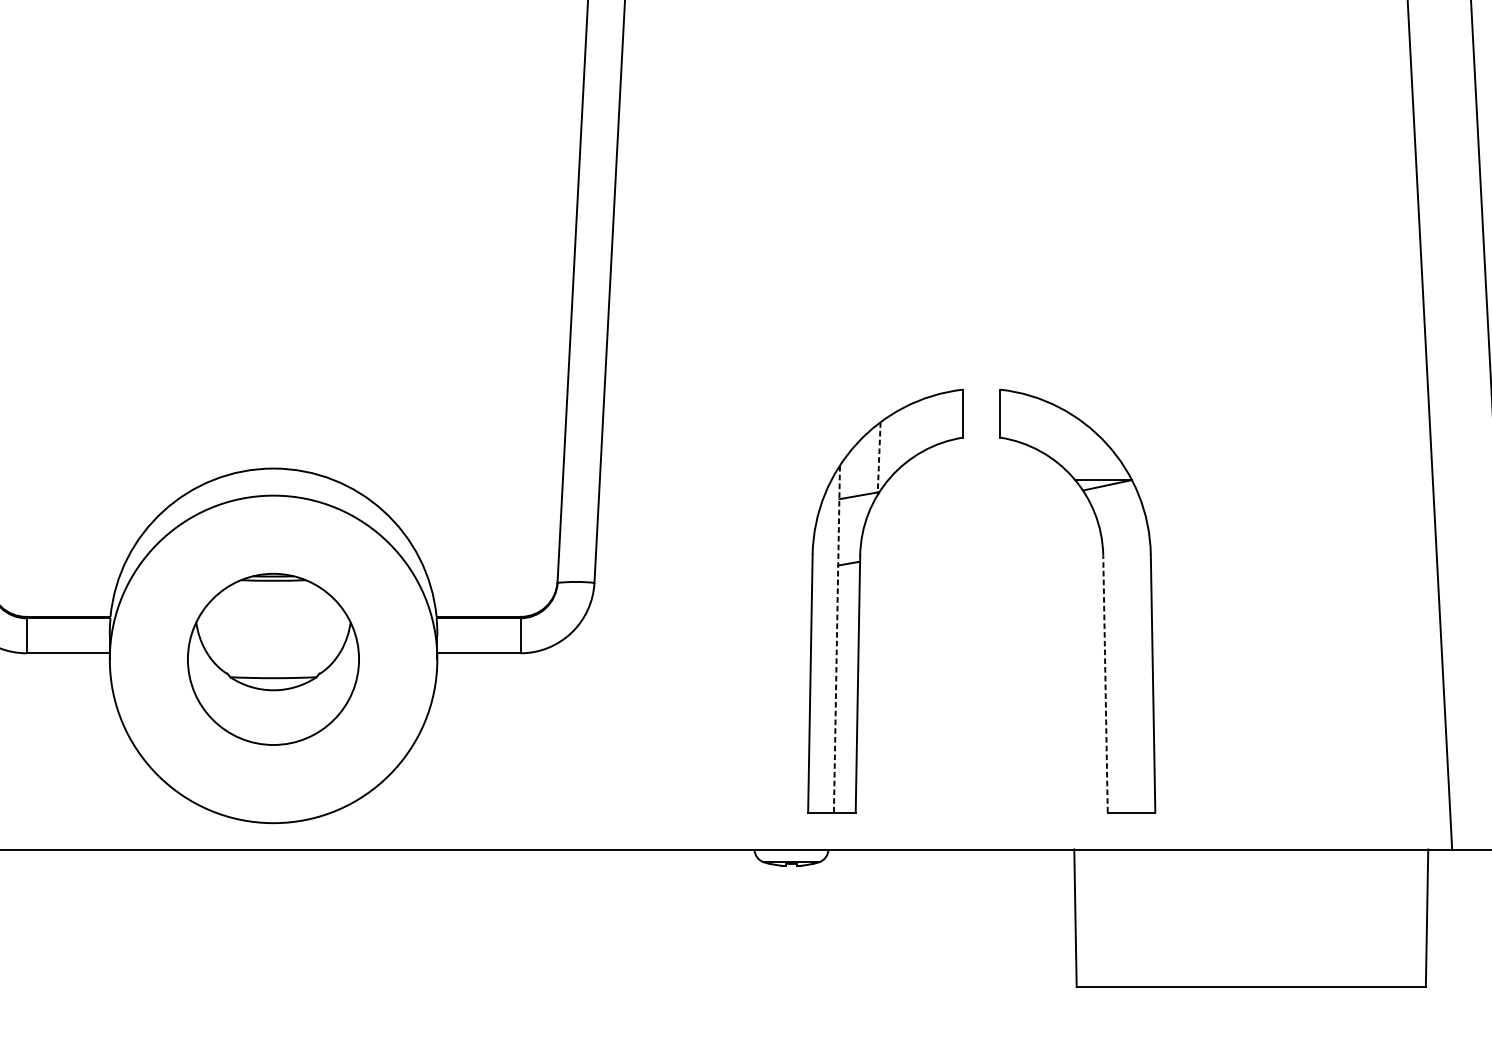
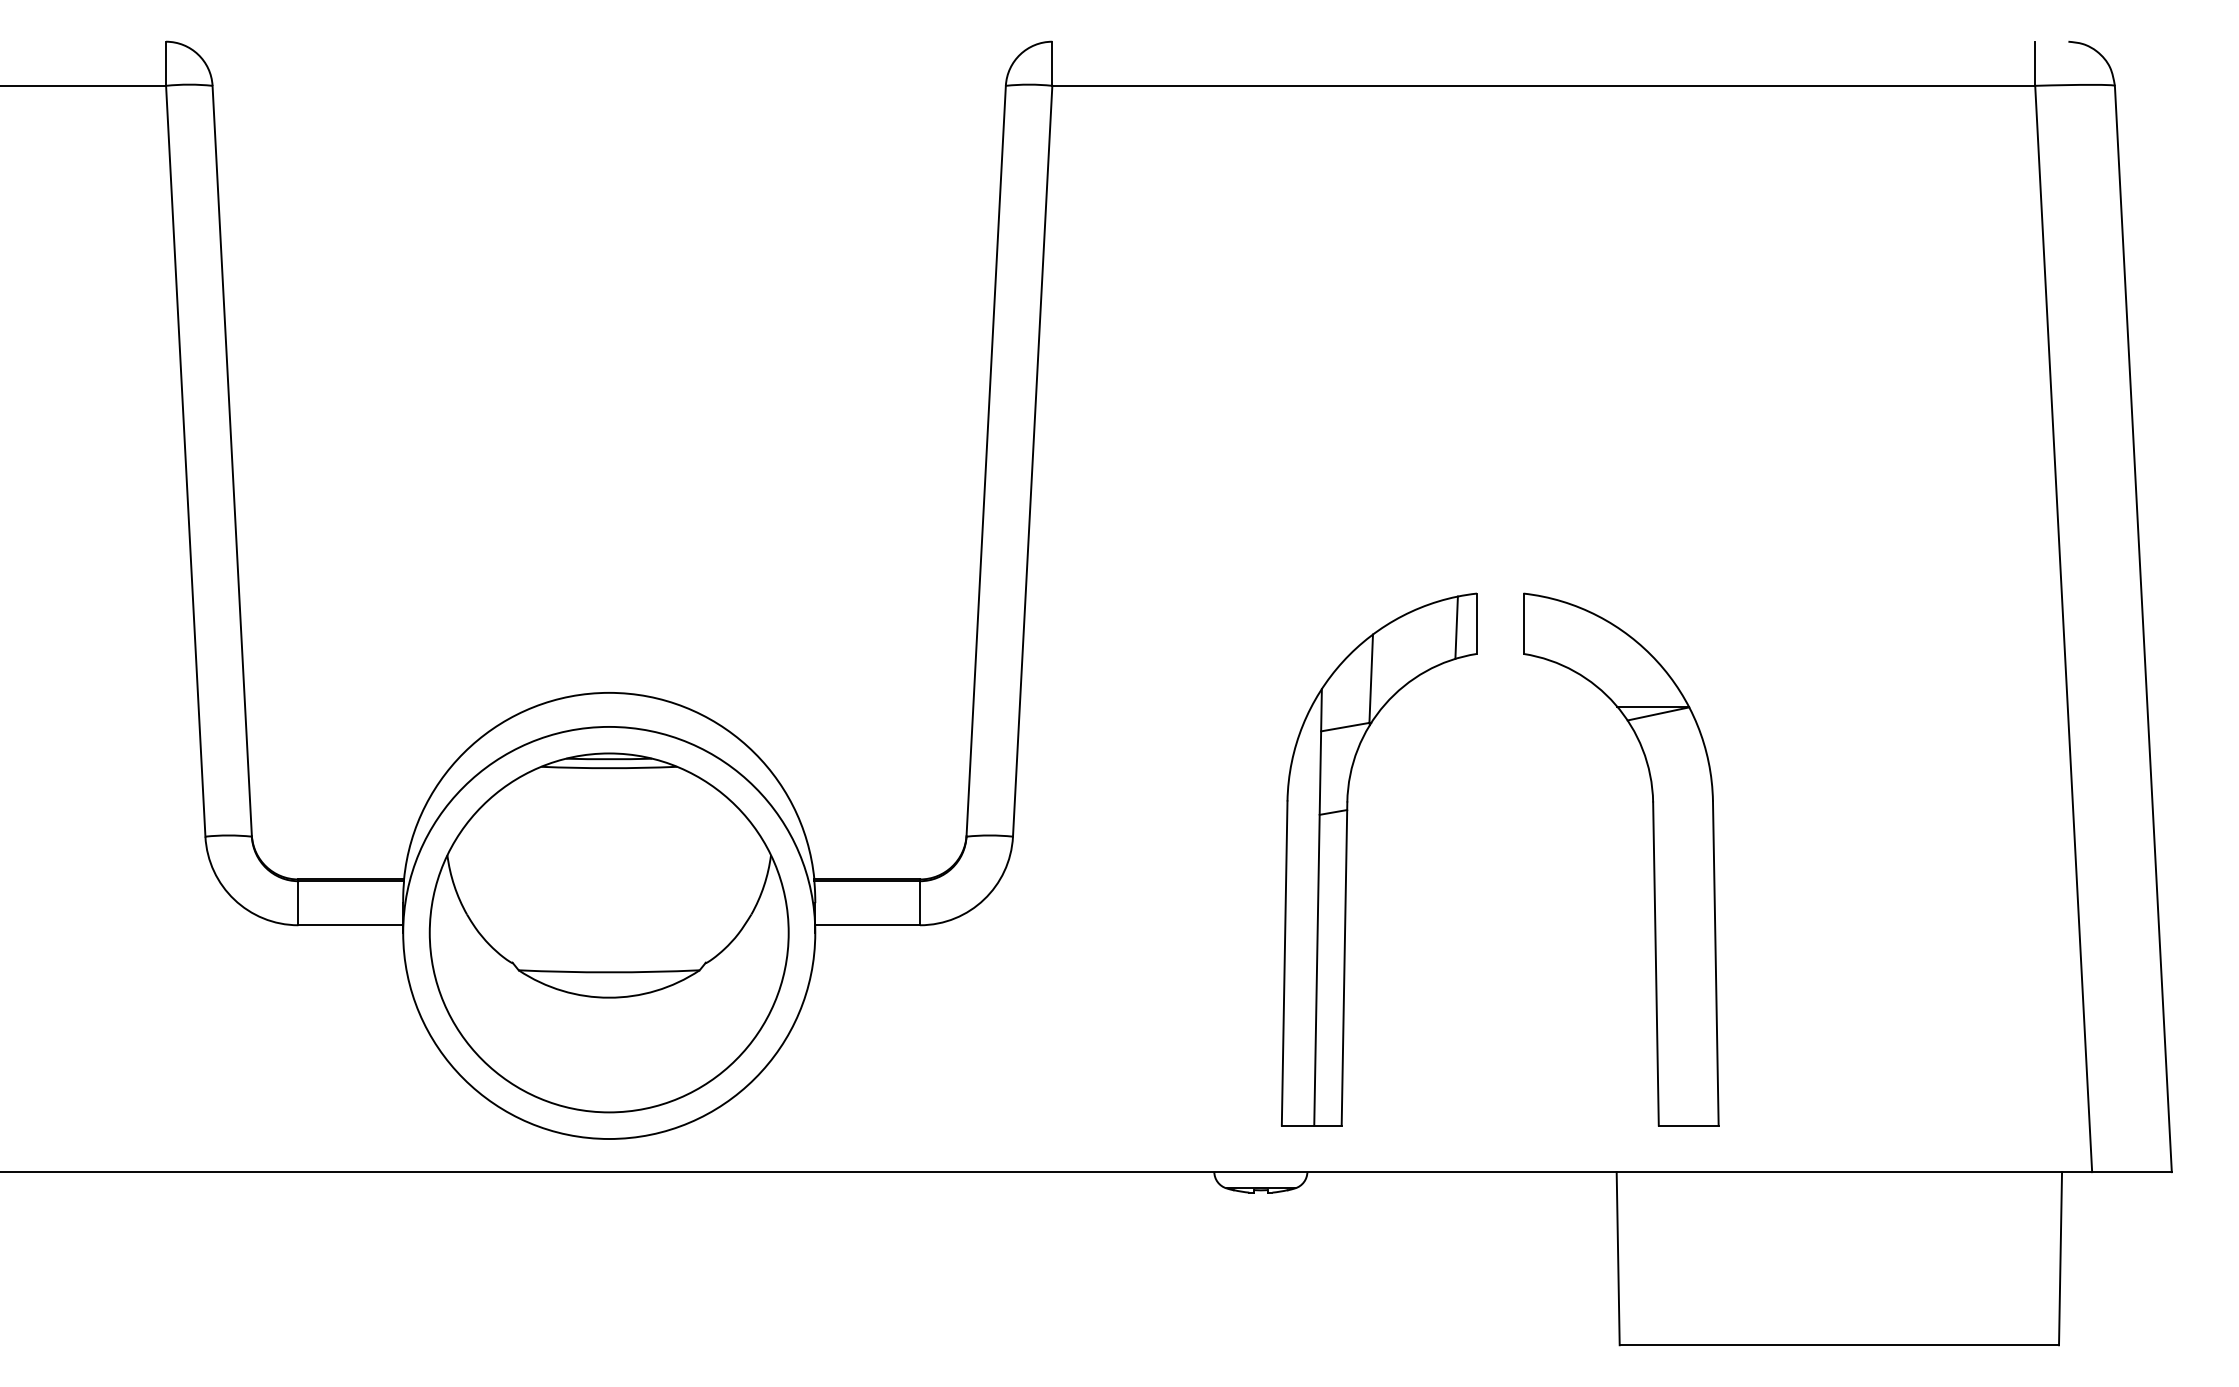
line: (946, 416) -> (1456, 627), added
line: (879, 457) -> (1371, 679), dashed -> solid
line: (837, 638) -> (1318, 906), dashed -> solid
part: (272, 659) -> (608, 932), size x1.67
line: (1105, 684) -> (1655, 964), dashed -> solid

